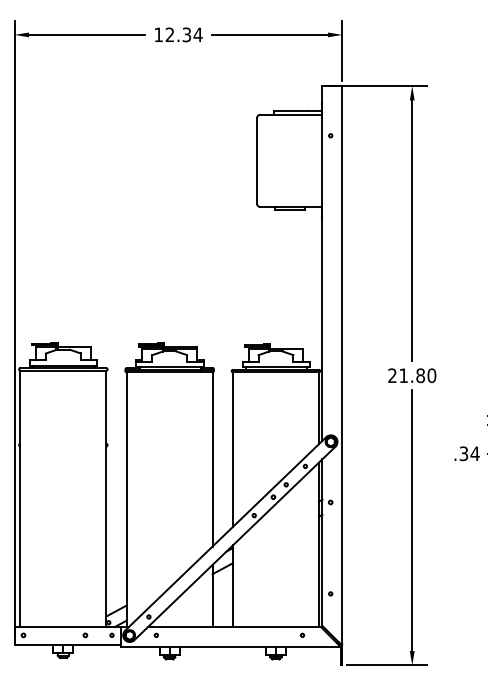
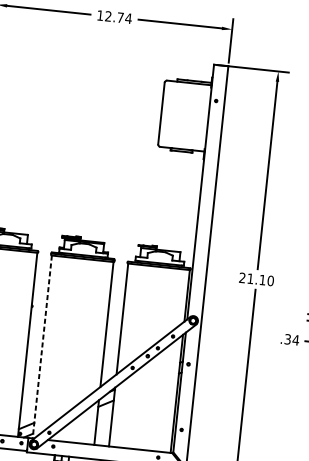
text: (186, 34) -> (120, 17), 12.34 -> 12.74
text: (420, 375) -> (262, 279), 21.80 -> 21.10
line: (126, 500) -> (42, 347), solid -> dashed

